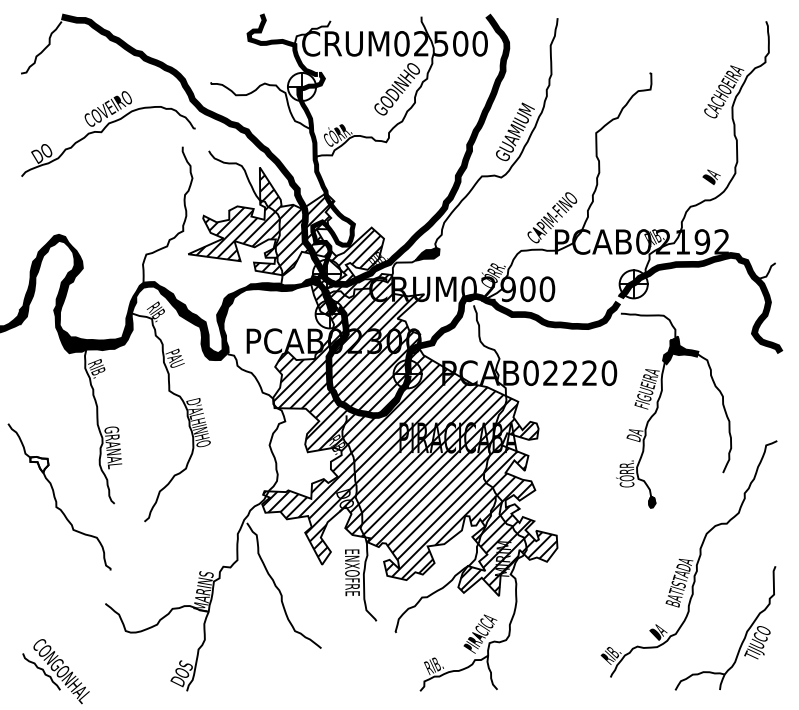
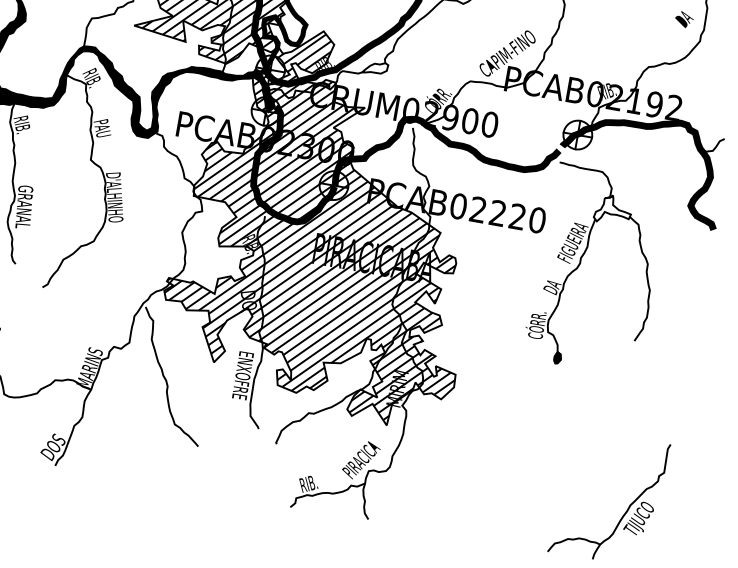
text: (711, 176) -> (684, 18), moved
fill: (427, 253) -> (375, 67), removed
fill: (680, 350) -> (613, 210), removed
part: (688, 558) -> (584, 421), removed

